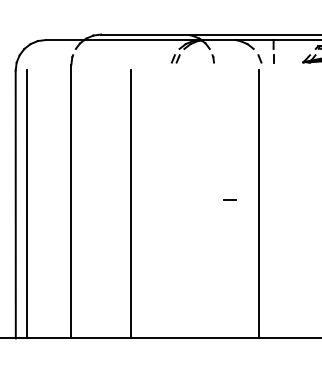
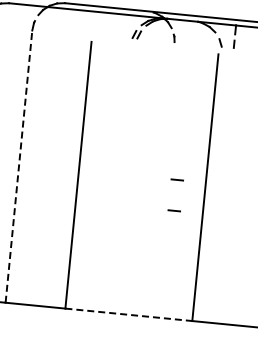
line: (71, 201) -> (19, 166), solid -> dashed
line: (229, 230) -> (173, 210), added
line: (195, 338) -> (129, 314), solid -> dashed

